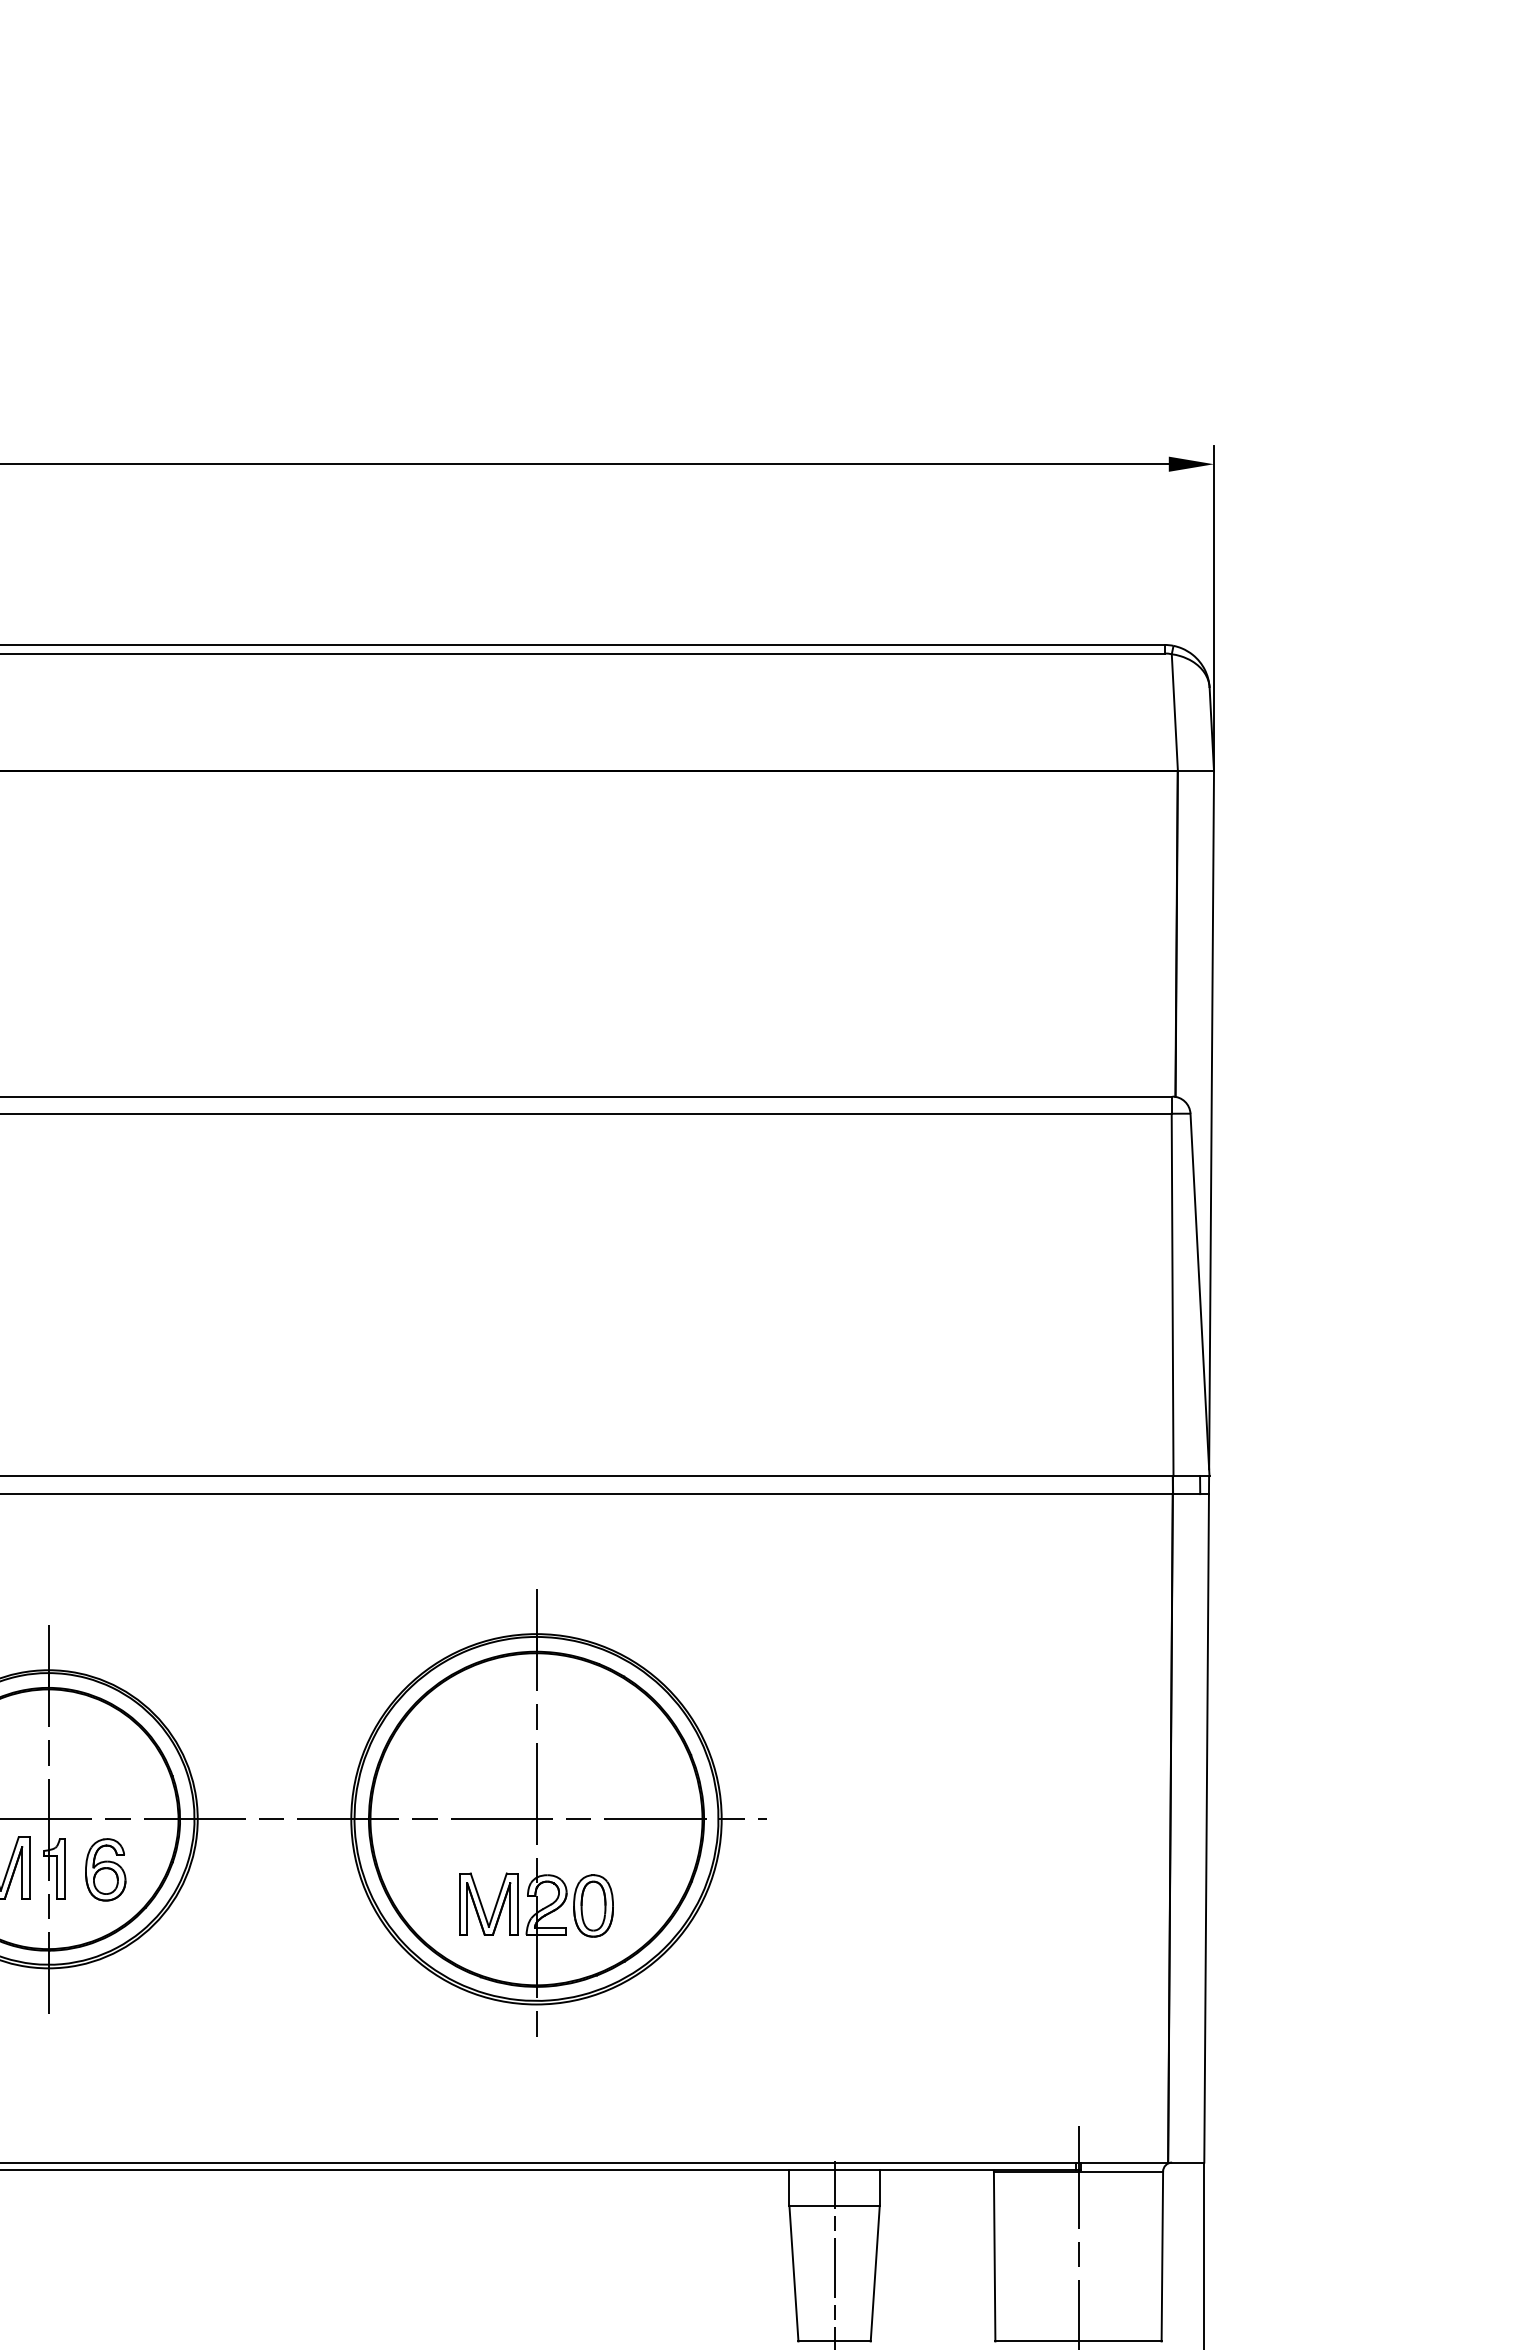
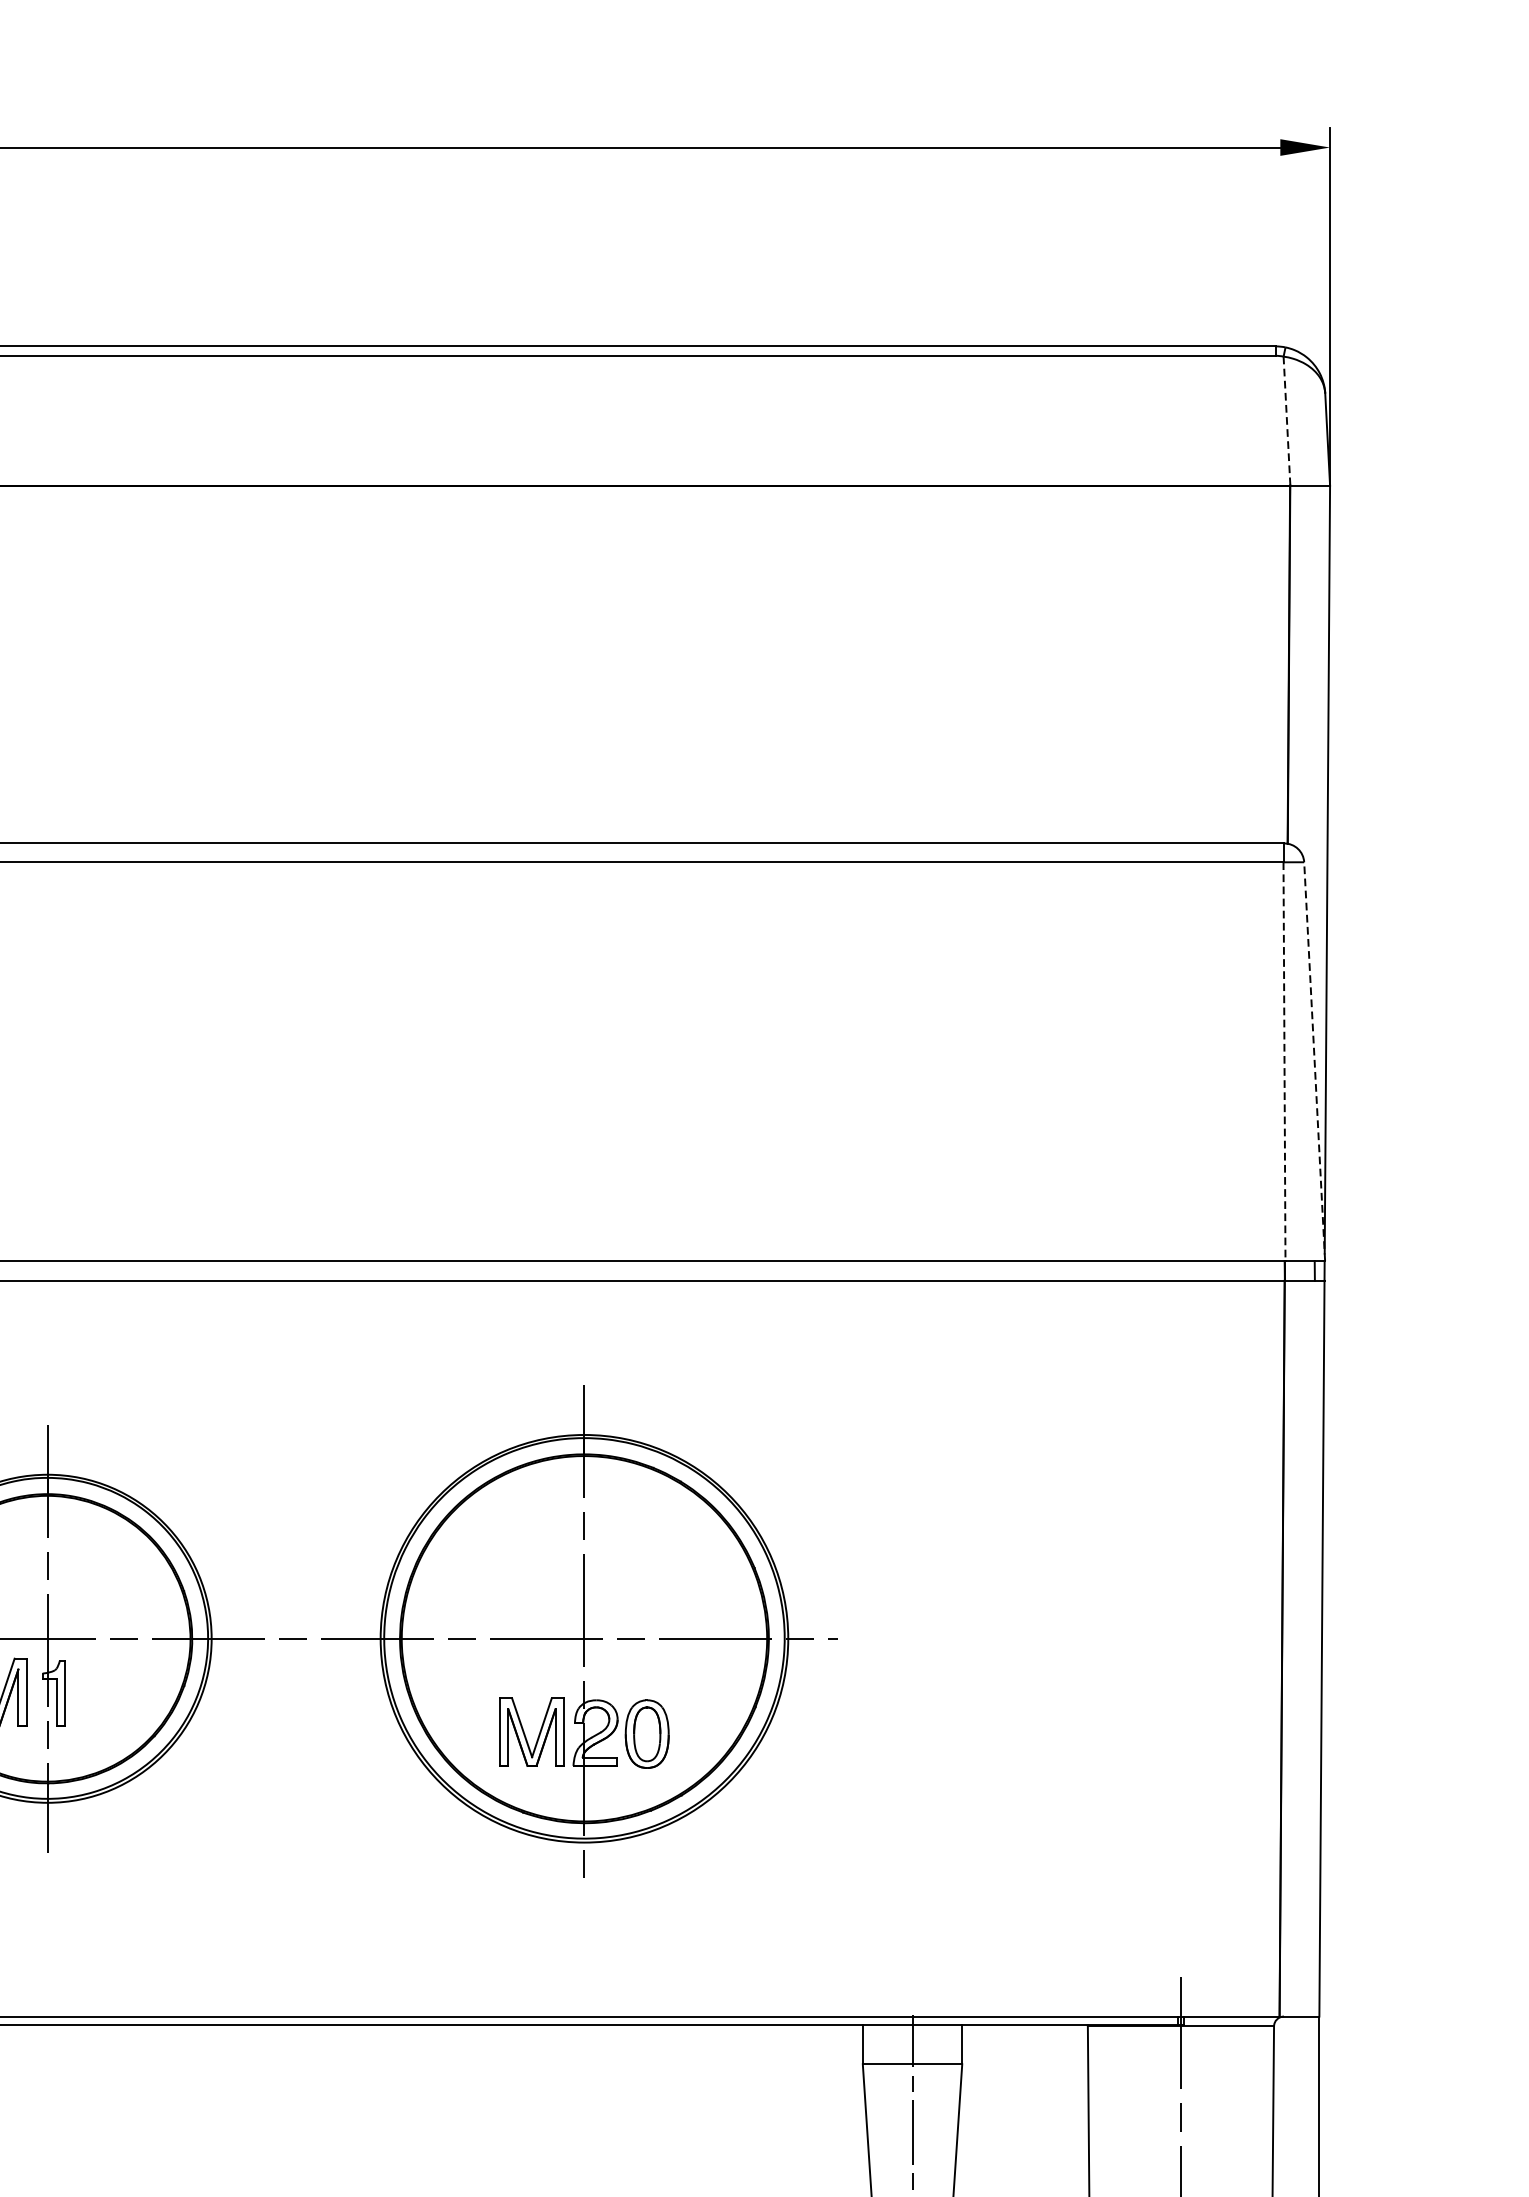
line: (1174, 712) -> (1286, 420), solid -> dashed
line: (1199, 1294) -> (1314, 1061), solid -> dashed
line: (1172, 1295) -> (1284, 1062), solid -> dashed
part: (105, 1869) -> (110, 1694), removed

